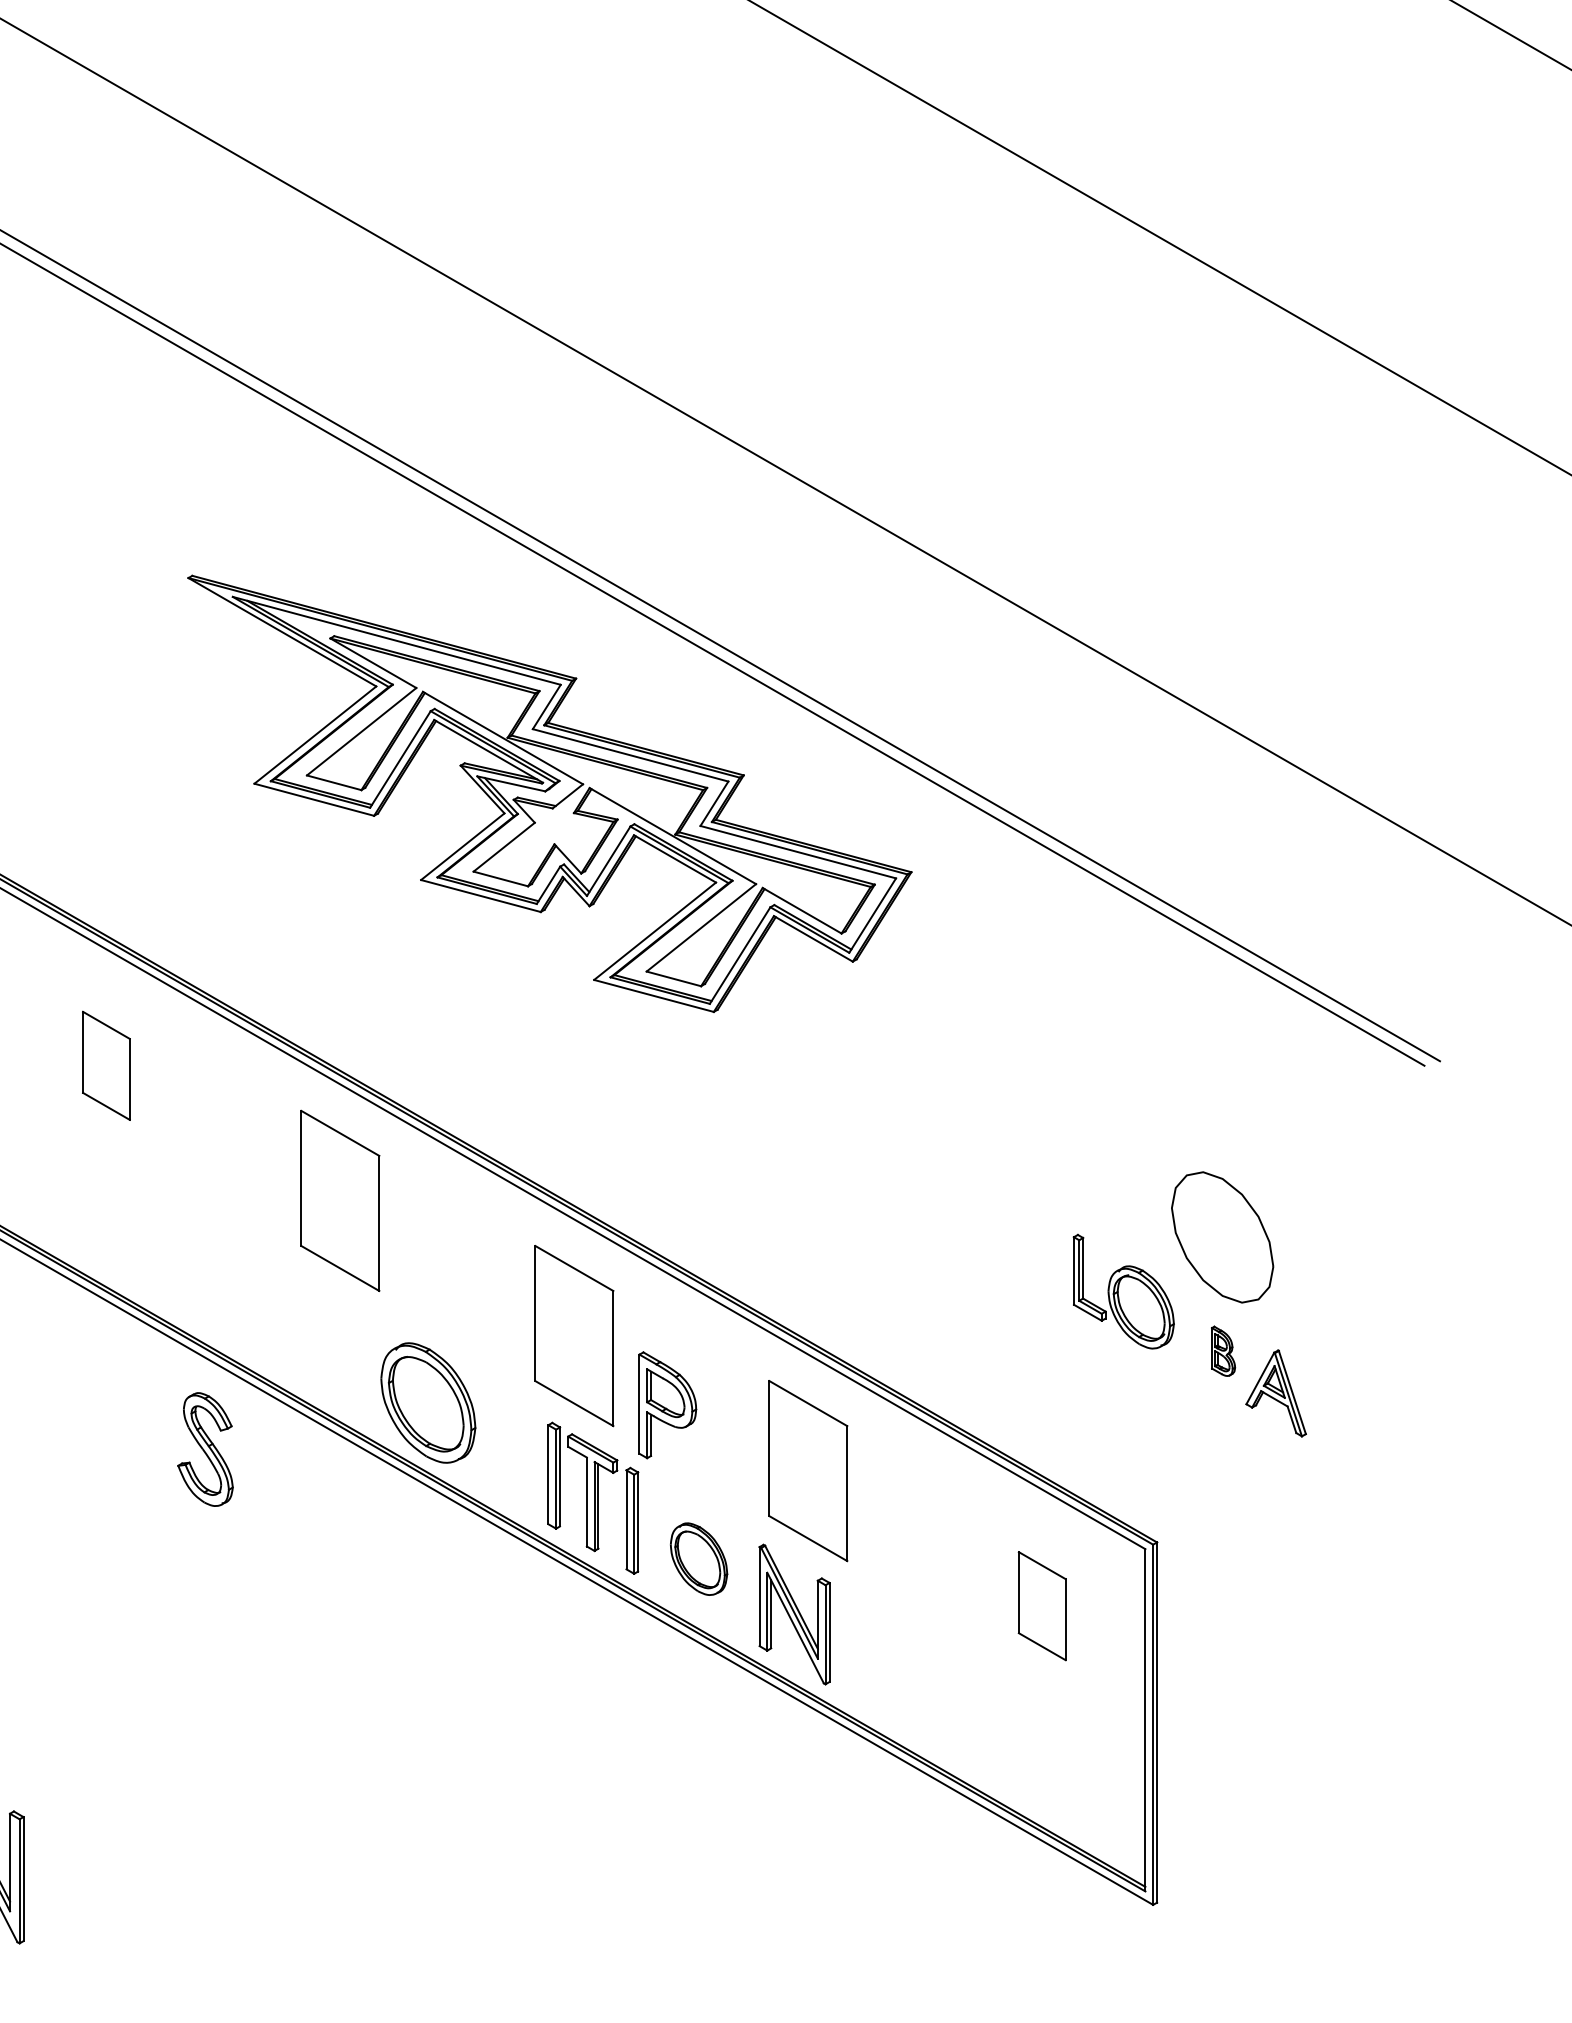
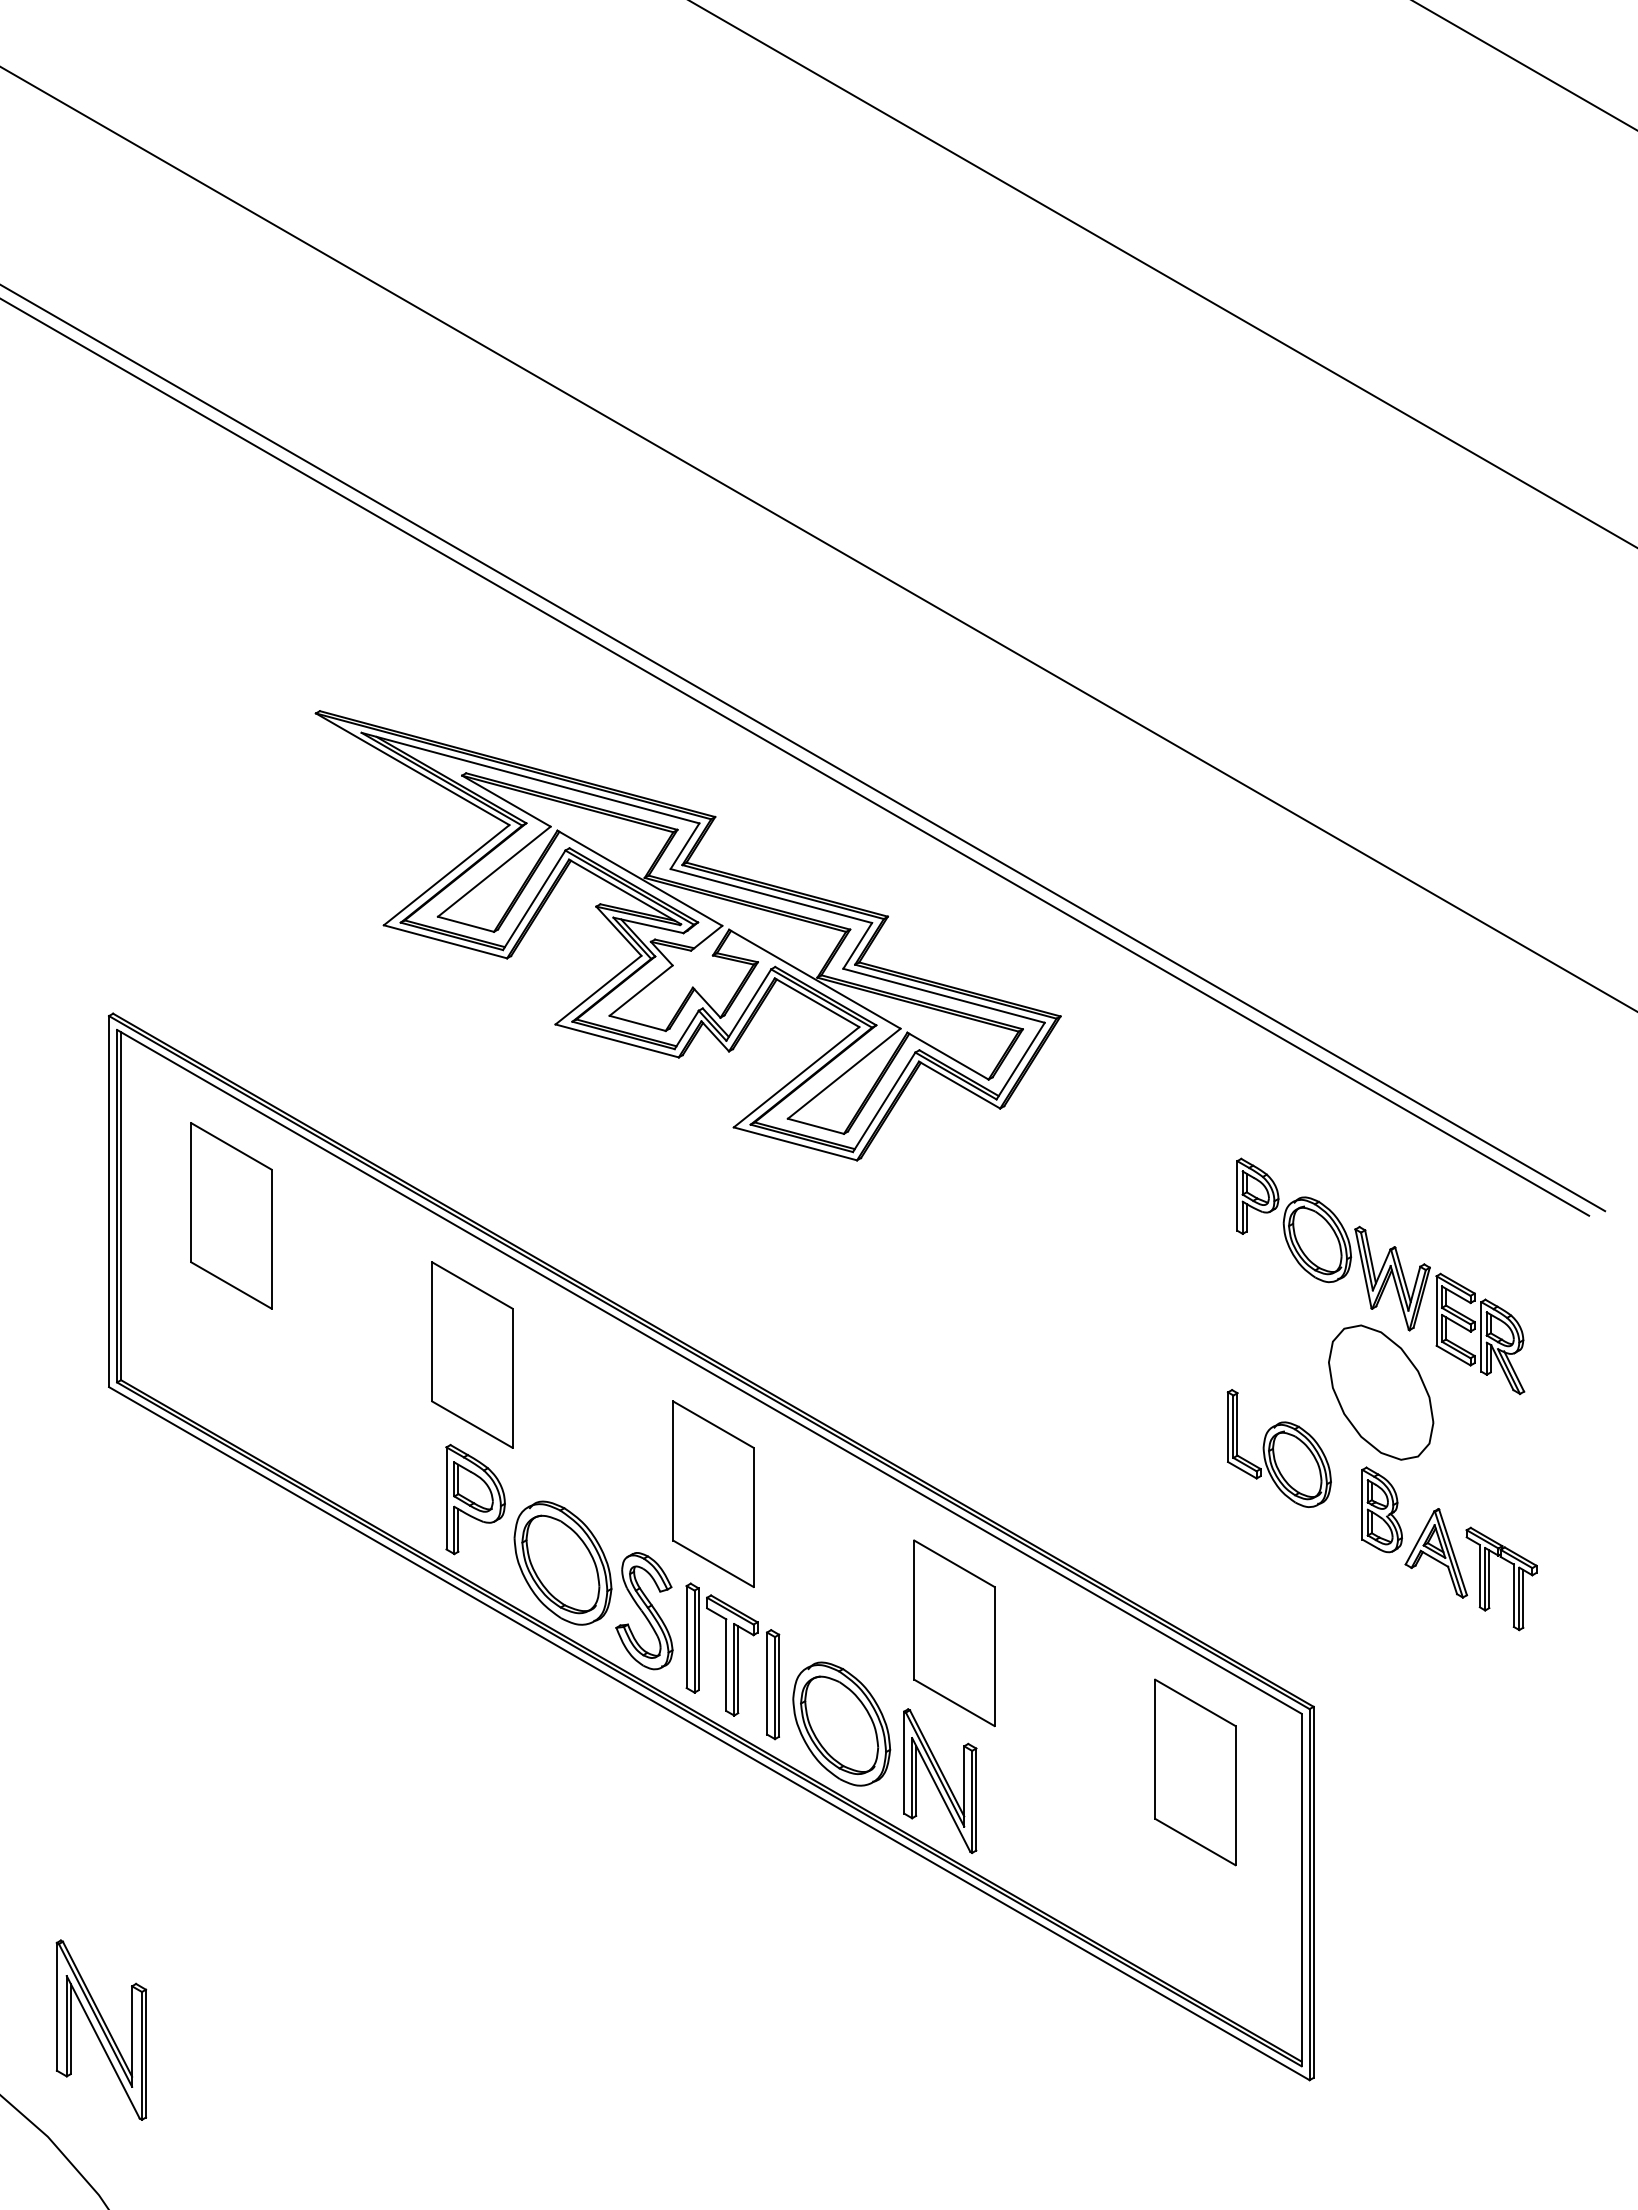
part: (106, 1065) -> (231, 1215), size x1.67
part: (1221, 1124) -> (1380, 1276), added
part: (1222, 1350) -> (1381, 1509), size x1.67
part: (667, 1405) -> (475, 1499), moved
part: (1327, 1417) -> (1489, 1578), added
part: (205, 1449) -> (644, 1611), moved
part: (698, 1558) -> (841, 1723), size x1.67
part: (1042, 1606) -> (1195, 1772), size x1.67

